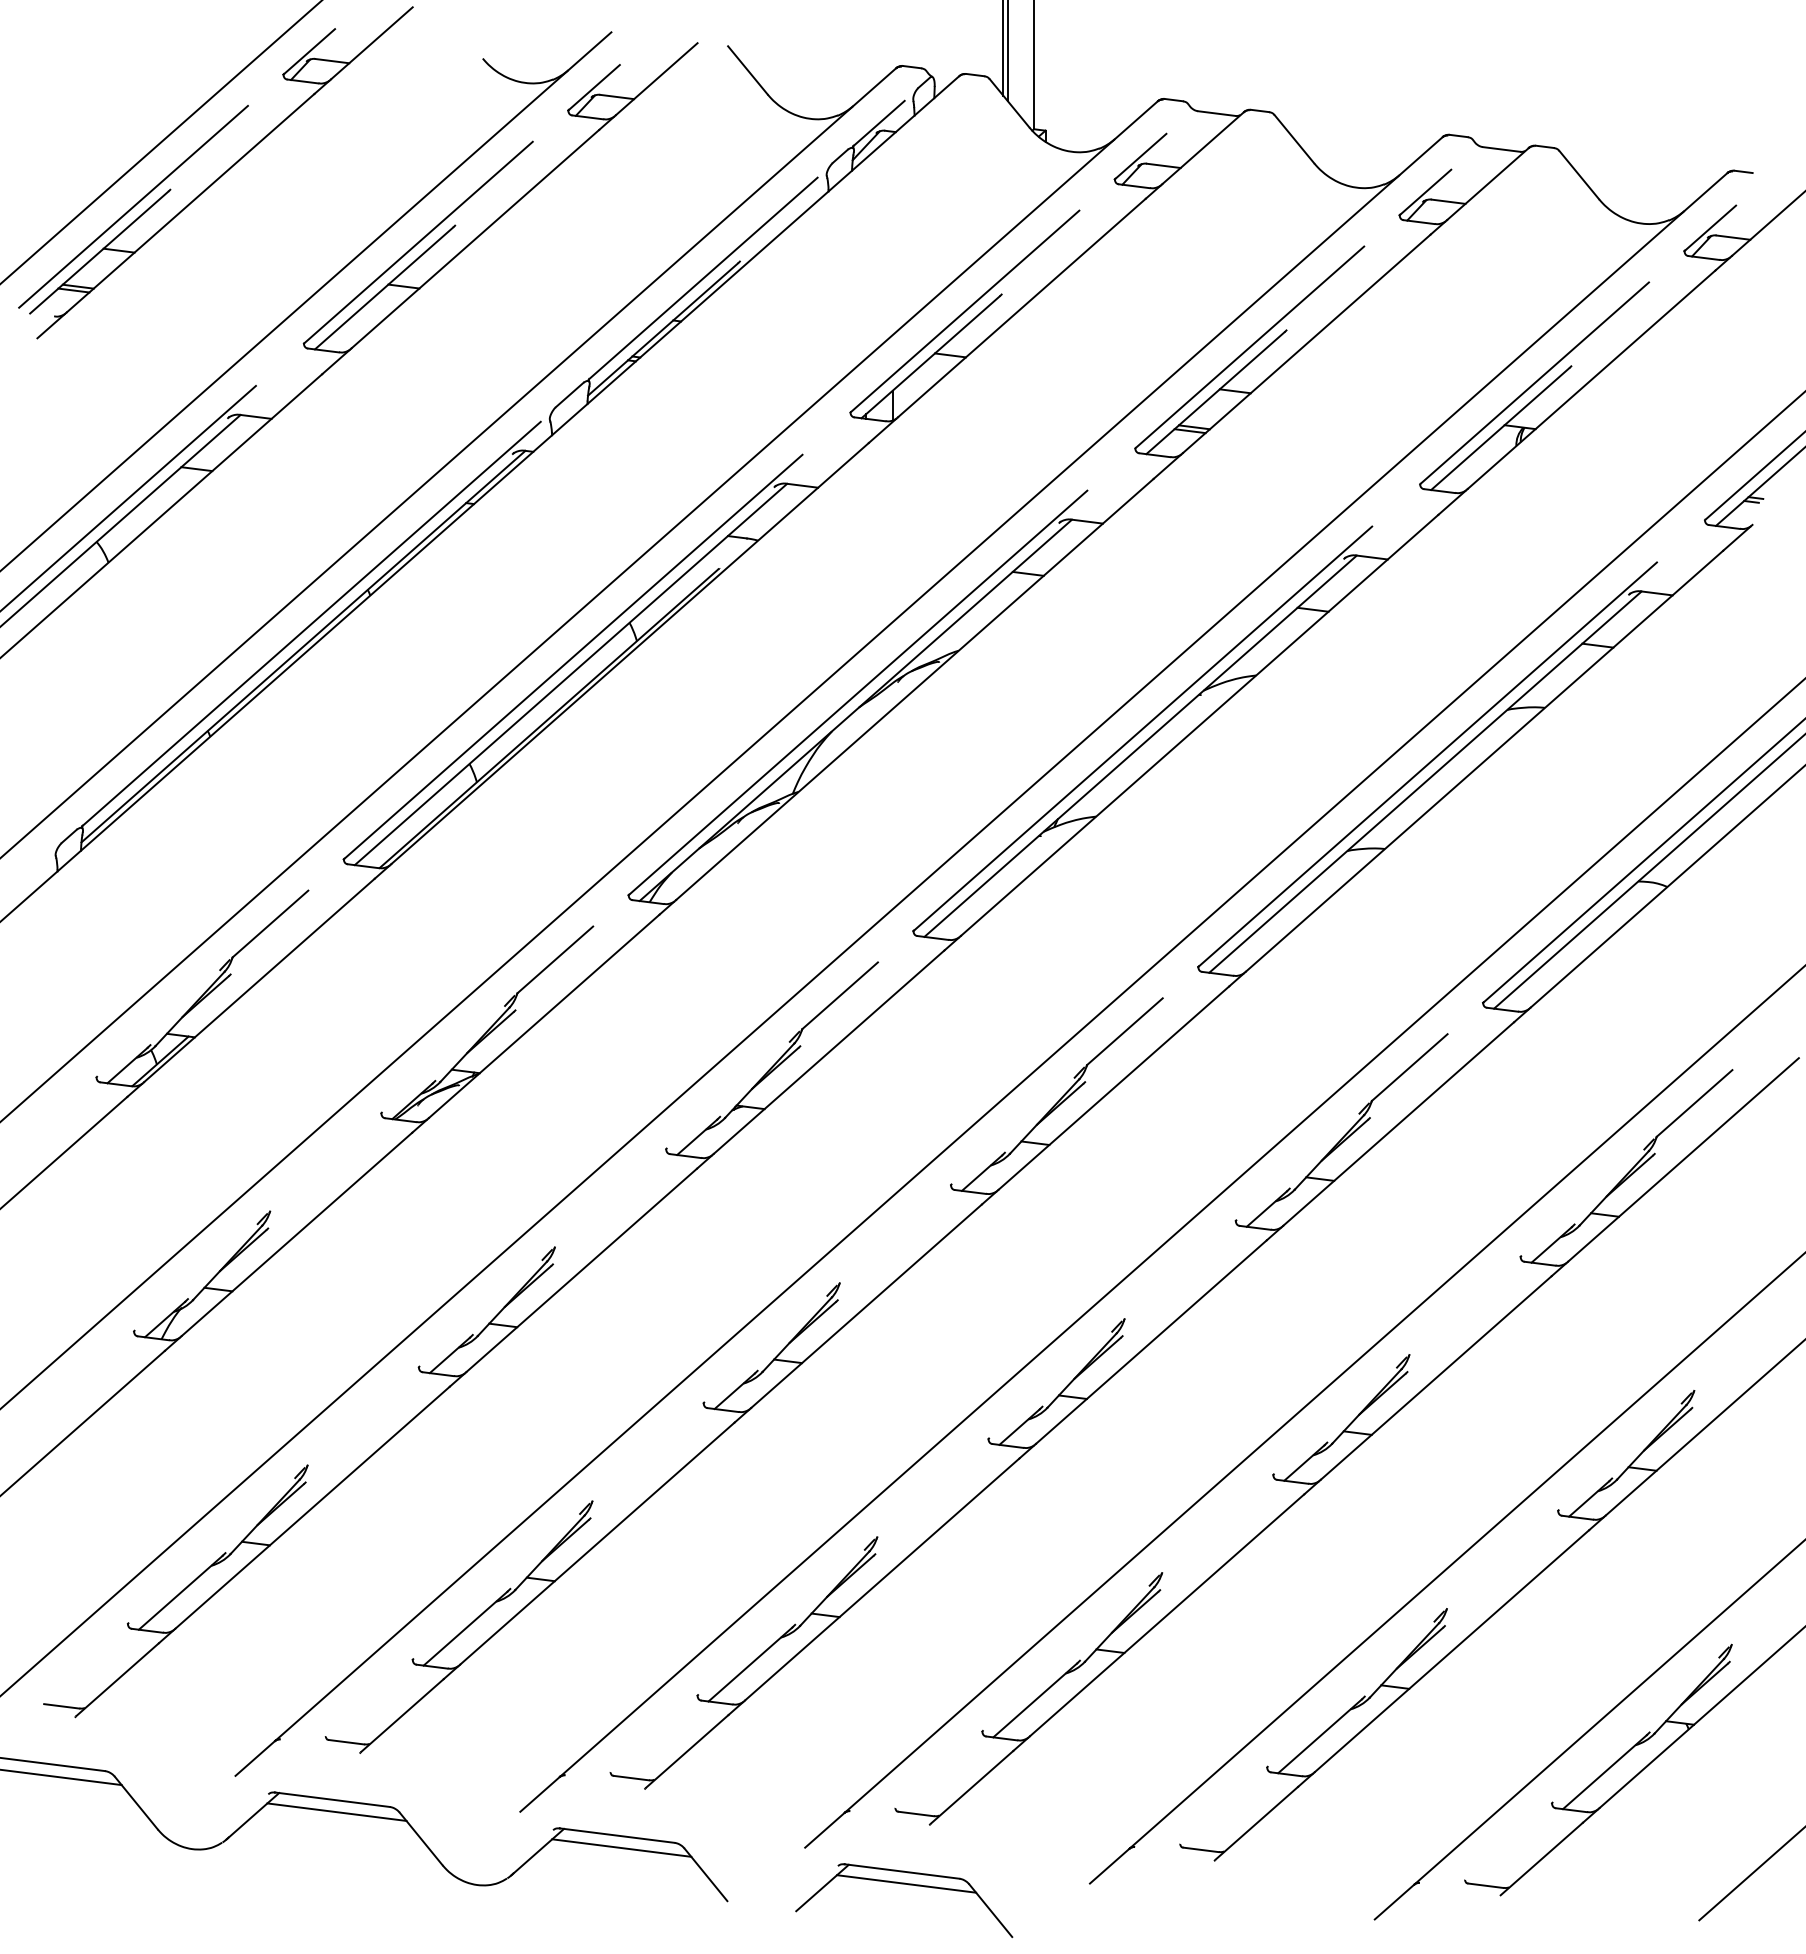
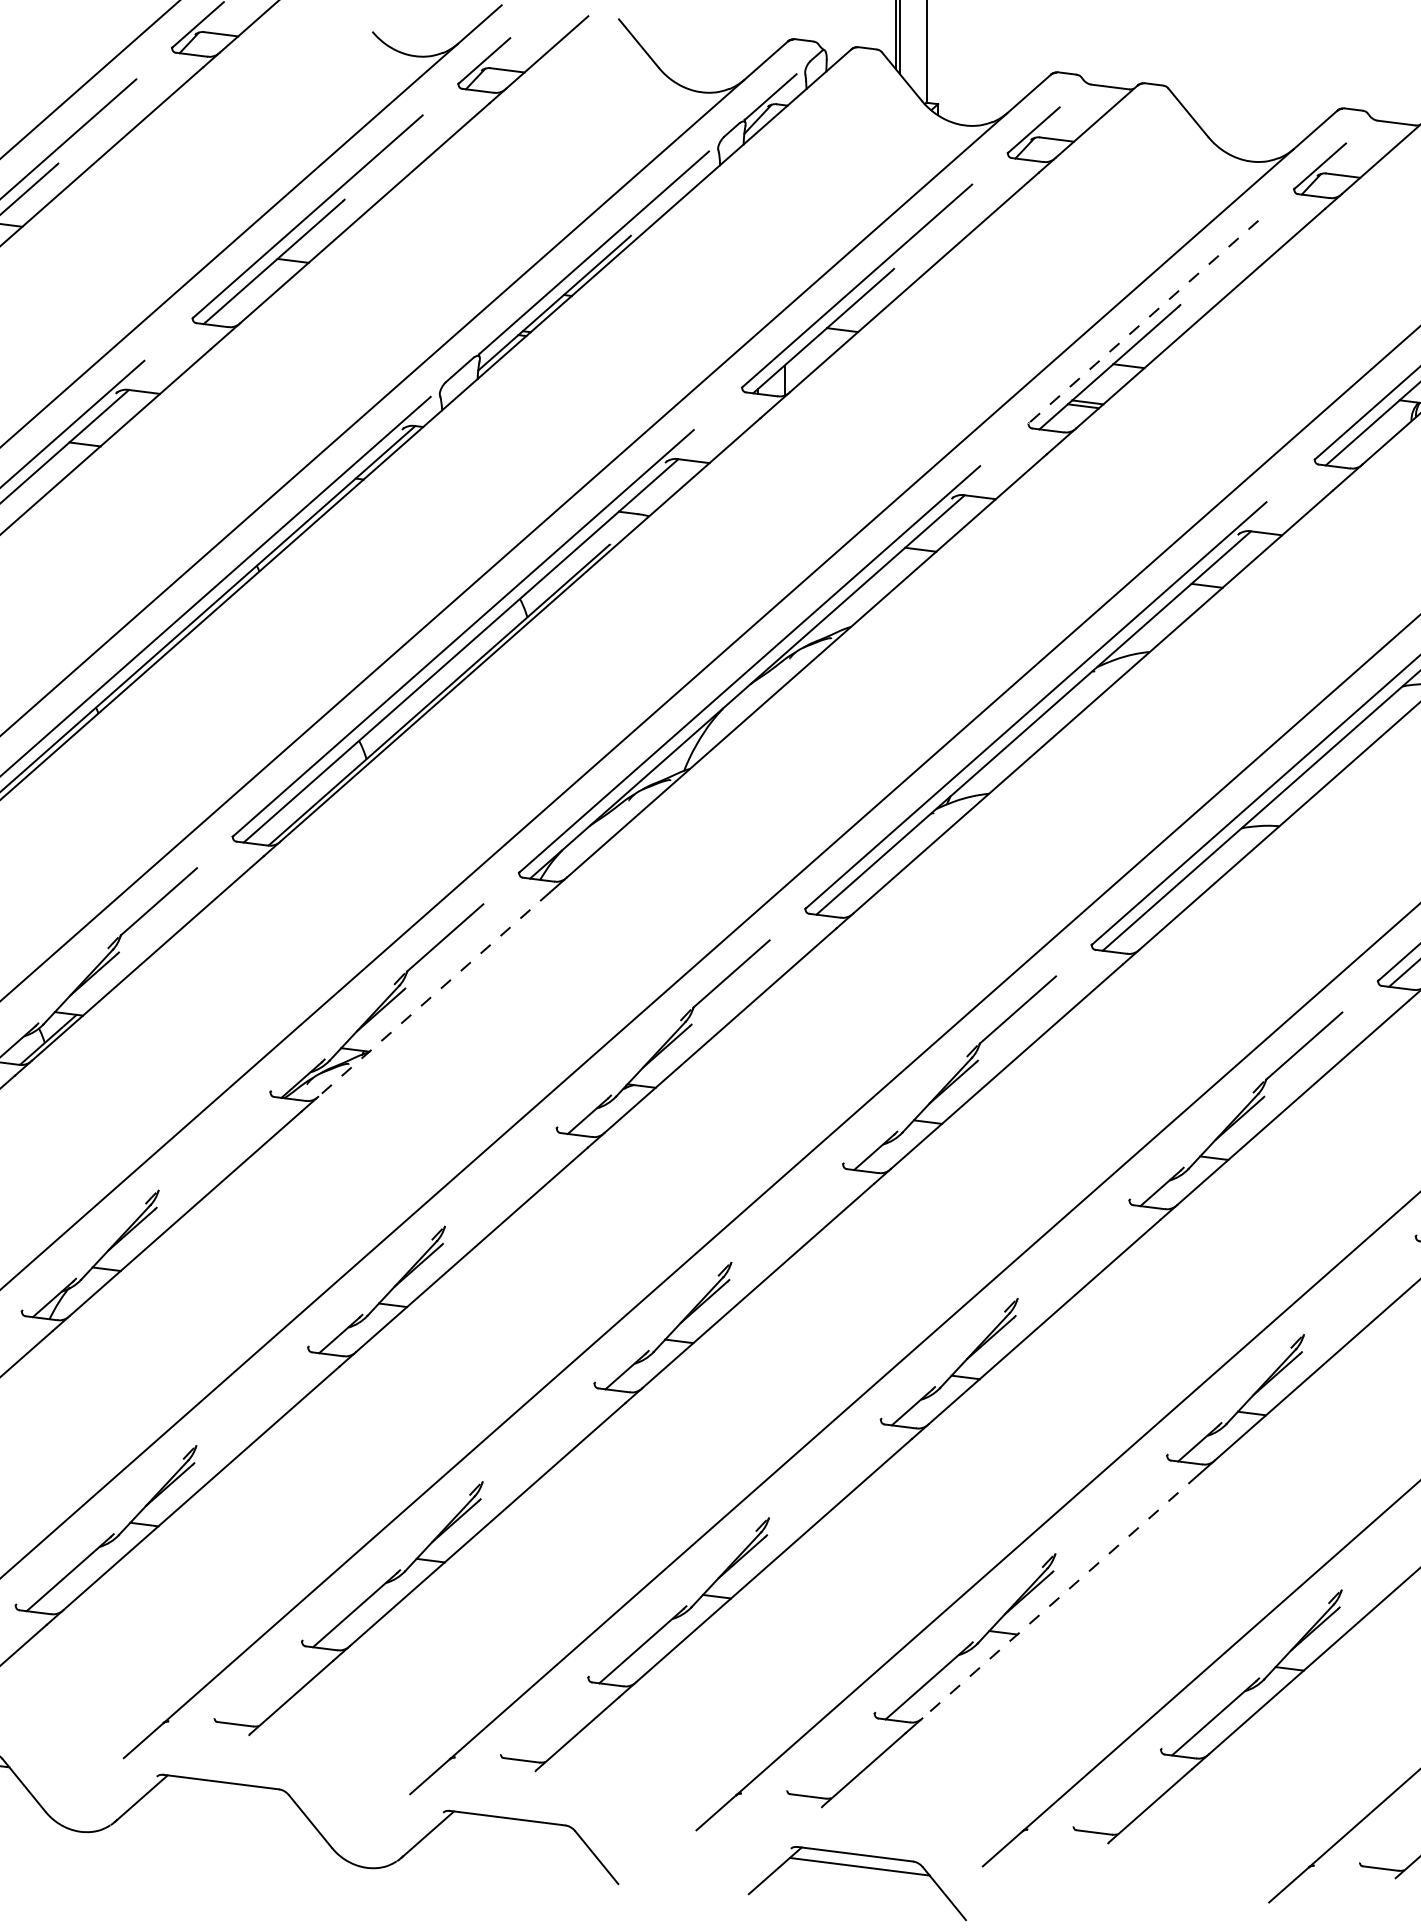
line: (1249, 347) -> (1143, 322), solid -> dashed
line: (544, 1016) -> (434, 994), solid -> dashed
line: (1167, 1615) -> (1060, 1596), solid -> dashed
line: (336, 1811) -> (225, 1793), removed
line: (621, 1847) -> (511, 1830), removed
part: (908, 1885) -> (861, 1868), moved

